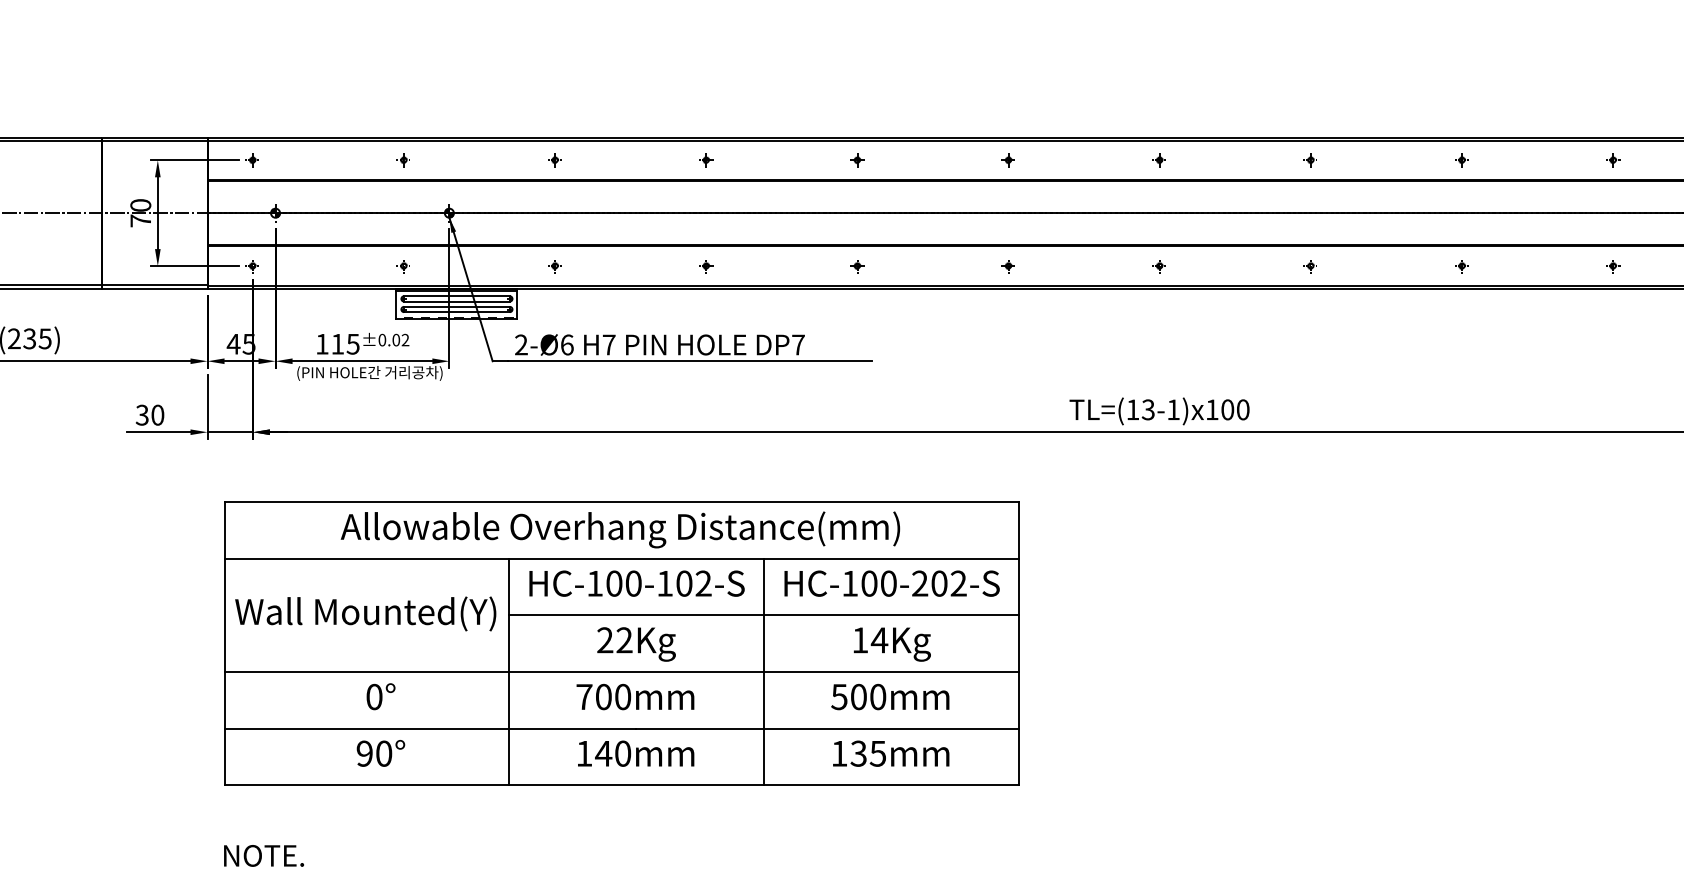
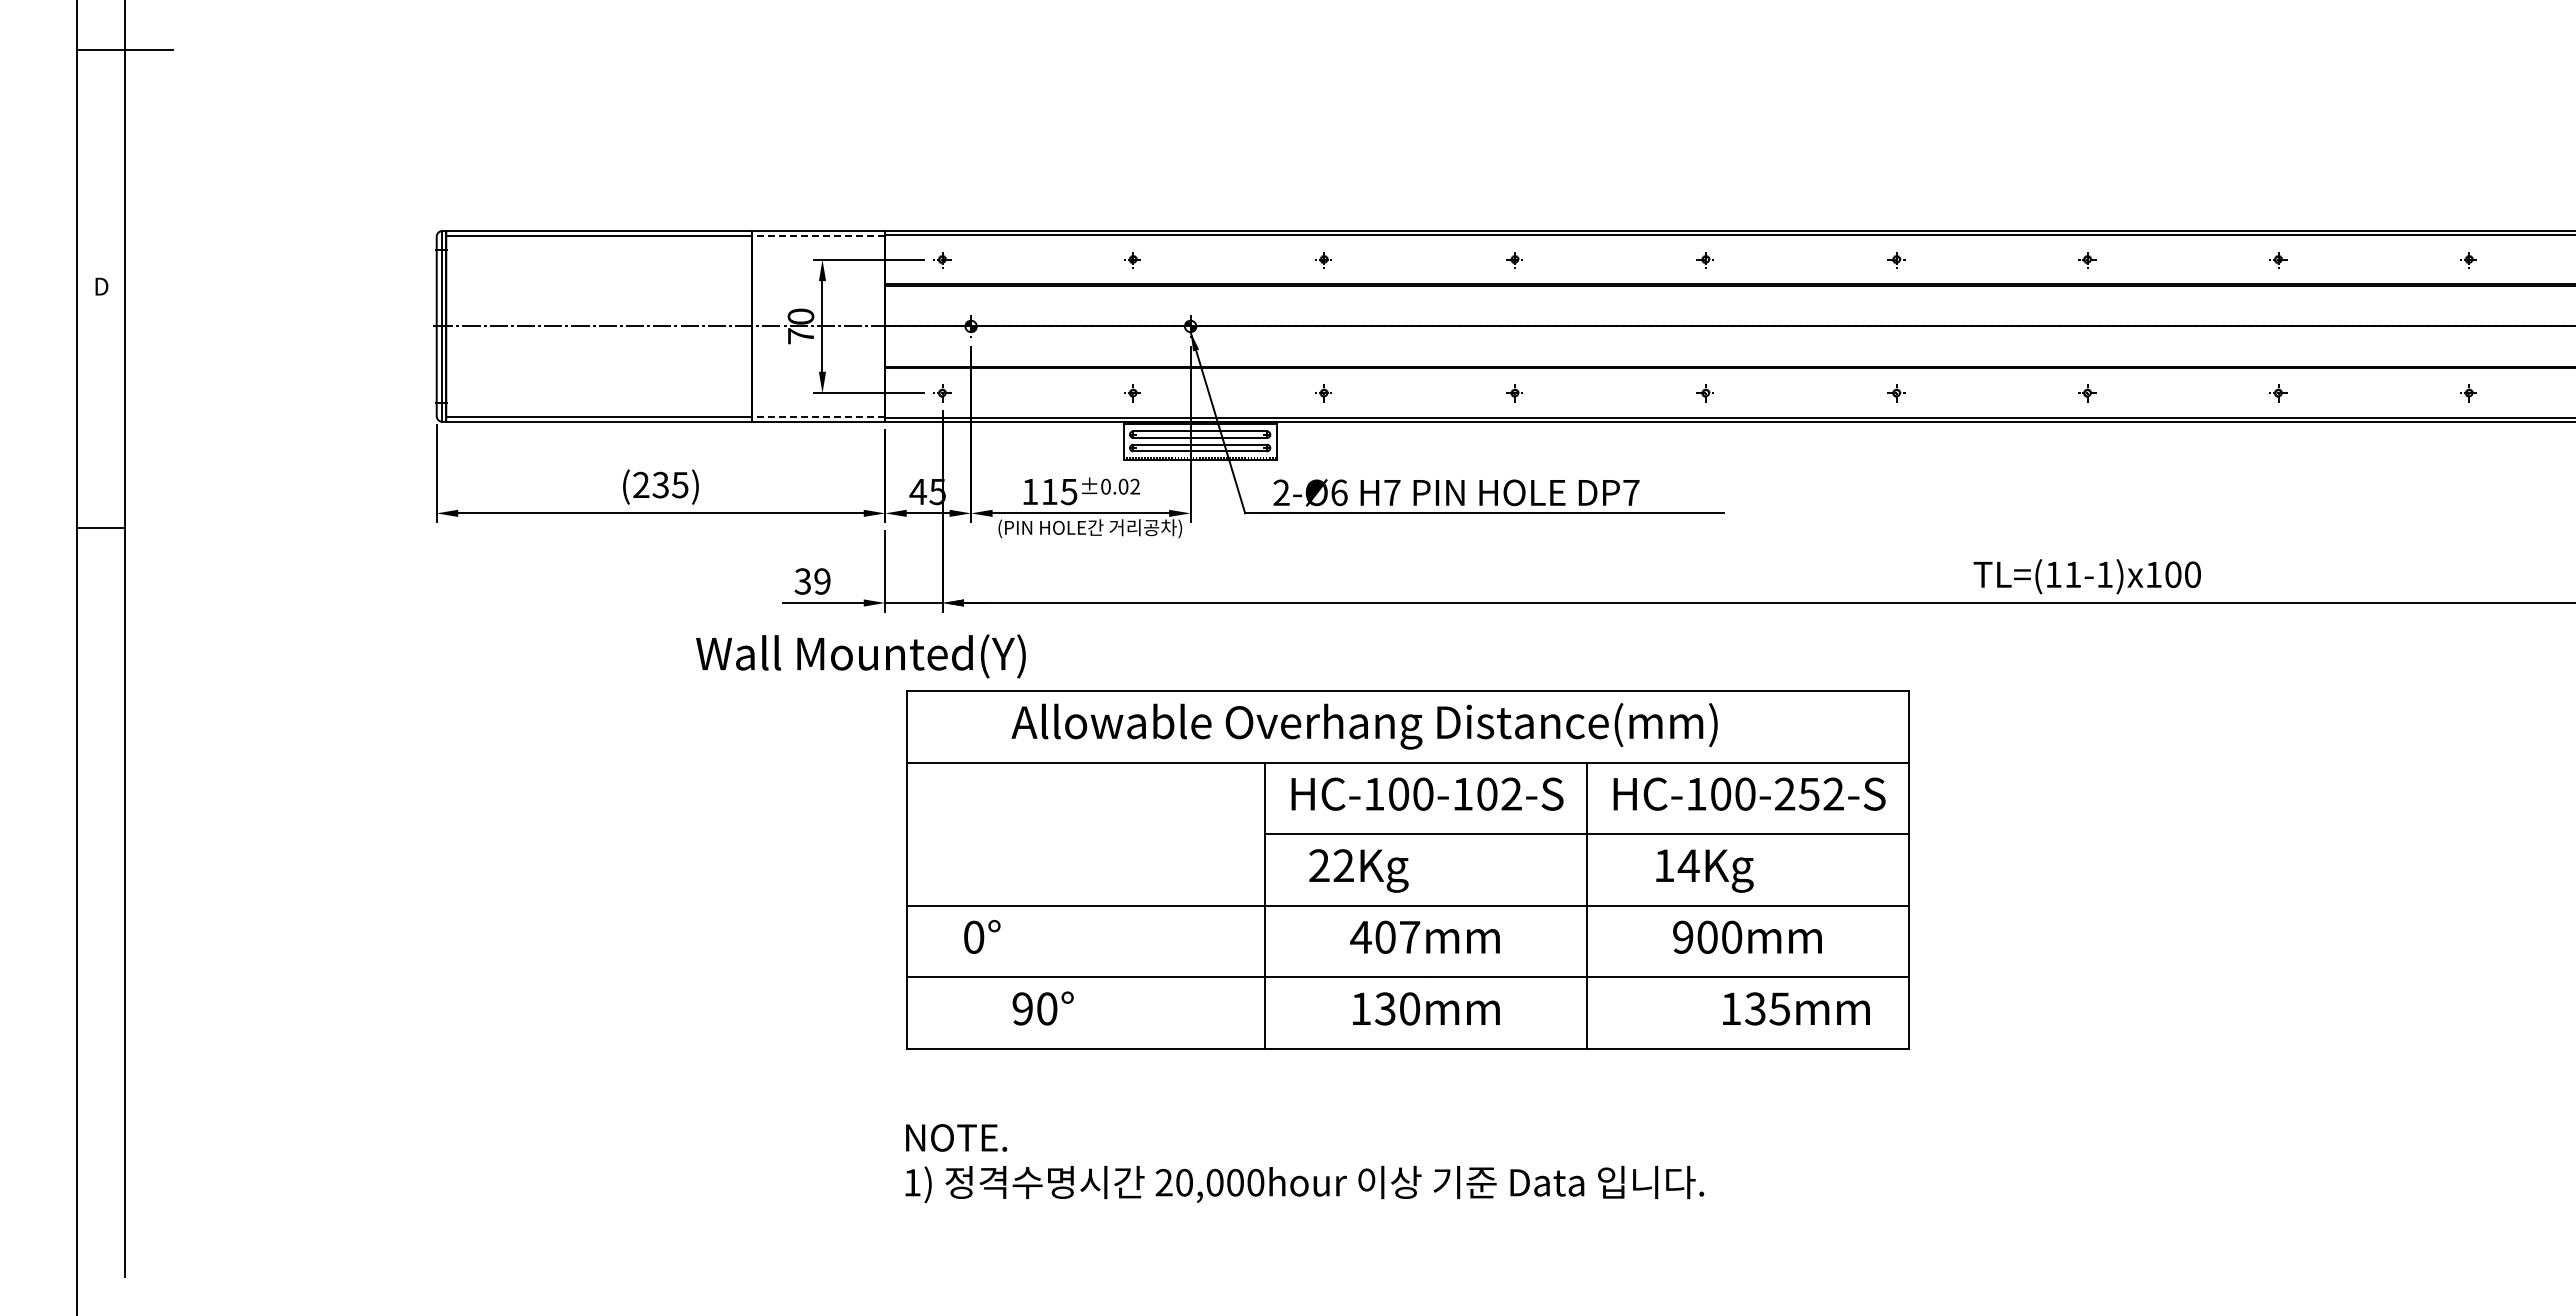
line: (154, 141) -> (818, 235), solid -> dashed
line: (154, 285) -> (818, 417), solid -> dashed
text: (1147, 409) -> (2072, 574), TL=(13-1)x100 -> TL=(11-1)x100
text: (157, 415) -> (822, 581), 30 -> 39
text: (620, 530) -> (1364, 726), moved
text: (938, 583) -> (1808, 793), HC-100-202-S -> HC-100-252-S
text: (365, 614) -> (860, 656), moved
text: (636, 644) -> (1358, 870), moved
text: (892, 644) -> (1704, 870), moved
text: (381, 696) -> (982, 936), moved
text: (603, 696) -> (1385, 936), 700mm -> 407mm
text: (838, 696) -> (1682, 936), 500mm -> 900mm
text: (380, 753) -> (1042, 1008), moved
text: (603, 753) -> (1385, 1008), 140mm -> 130mm
text: (891, 753) -> (1796, 1008), moved

